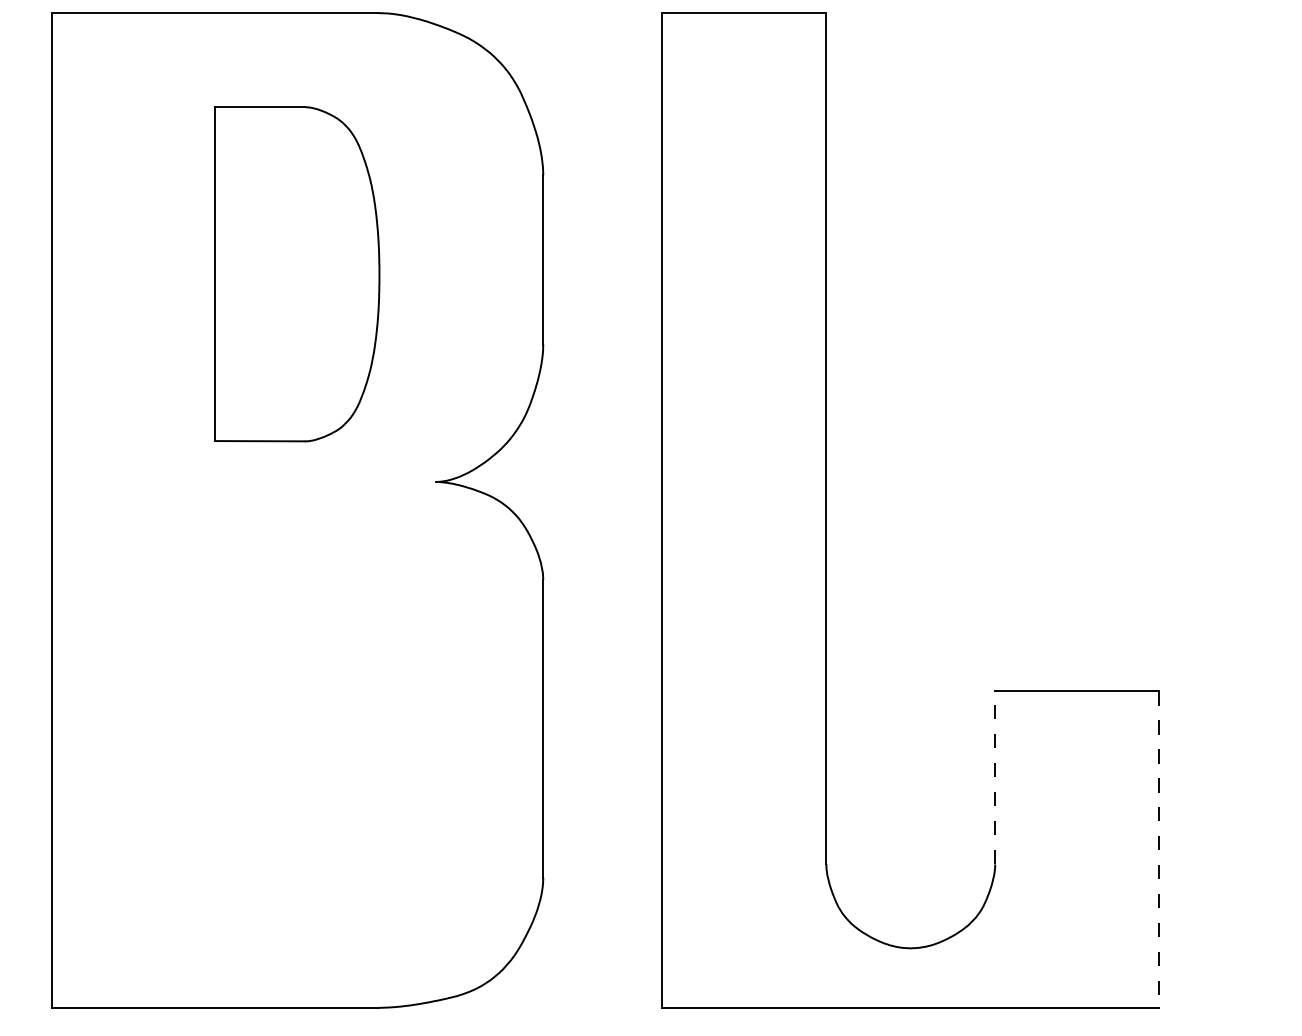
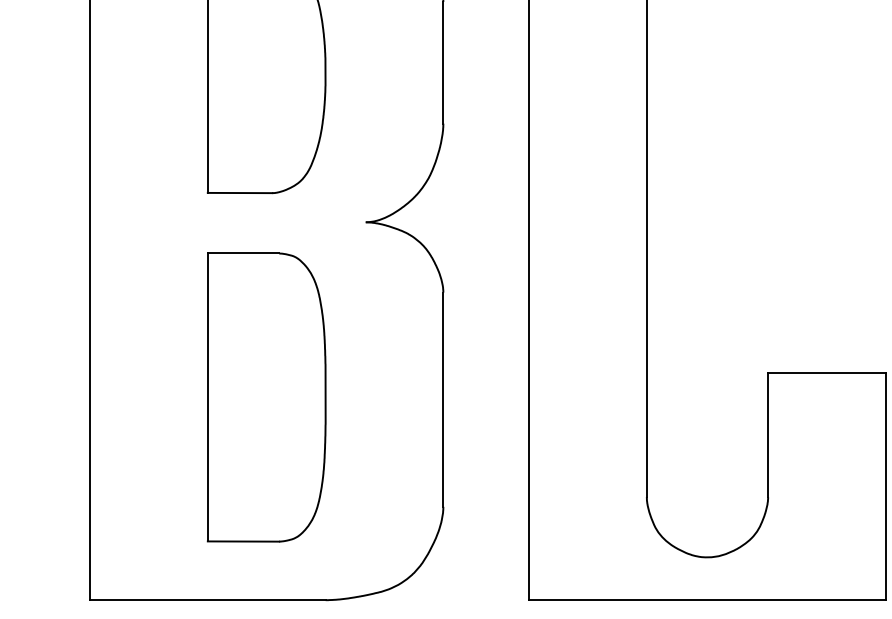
part: (297, 725) -> (266, 397), added
line: (995, 777) -> (768, 434), dashed -> solid
line: (1159, 849) -> (886, 486), dashed -> solid

